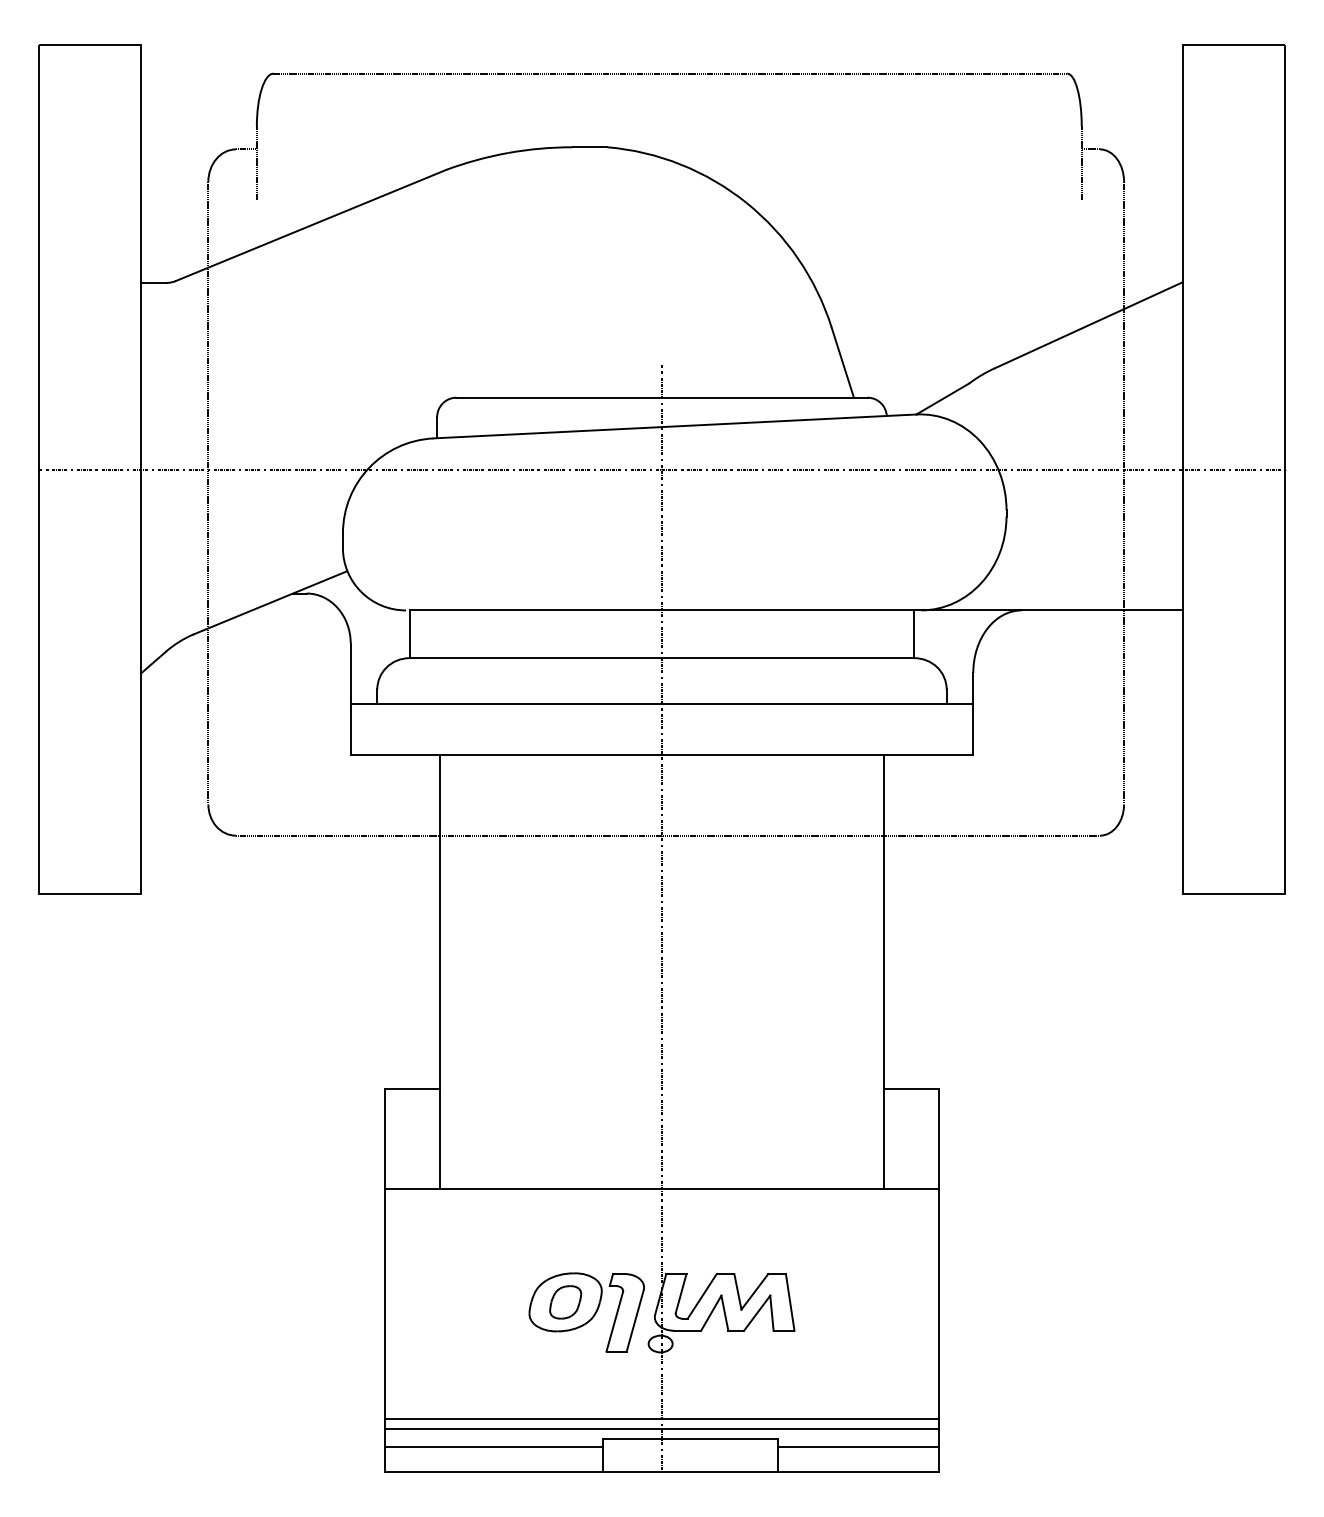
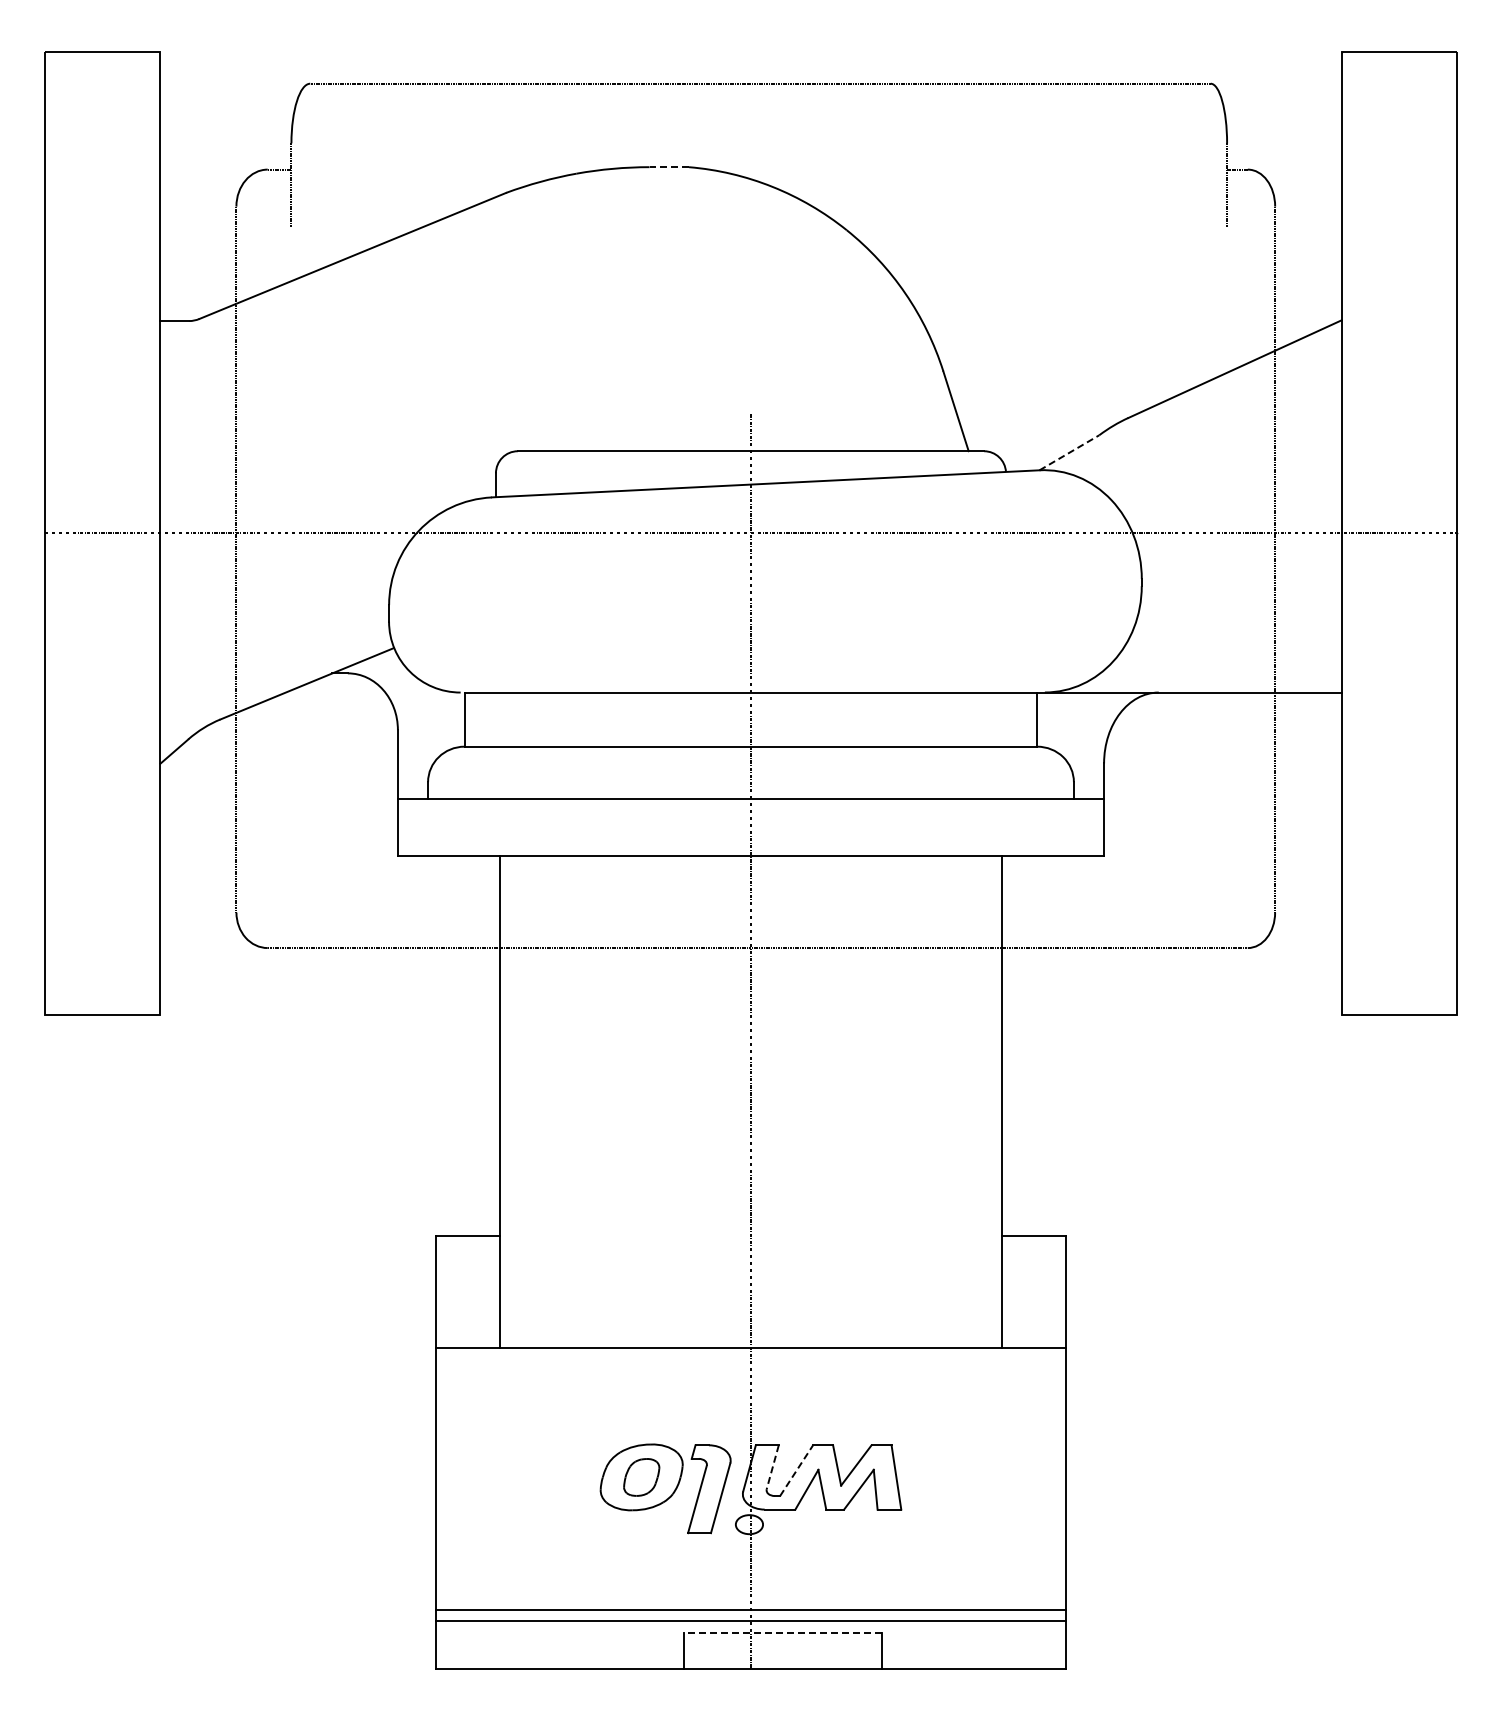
line: (590, 147) -> (669, 167), solid -> dashed
line: (942, 398) -> (1069, 452), solid -> dashed
line: (680, 1293) -> (772, 1467), solid -> dashed
line: (702, 1296) -> (796, 1470), solid -> dashed
line: (689, 1439) -> (782, 1632), solid -> dashed
line: (493, 1447) -> (559, 1641), removed
line: (858, 1447) -> (973, 1641), removed

